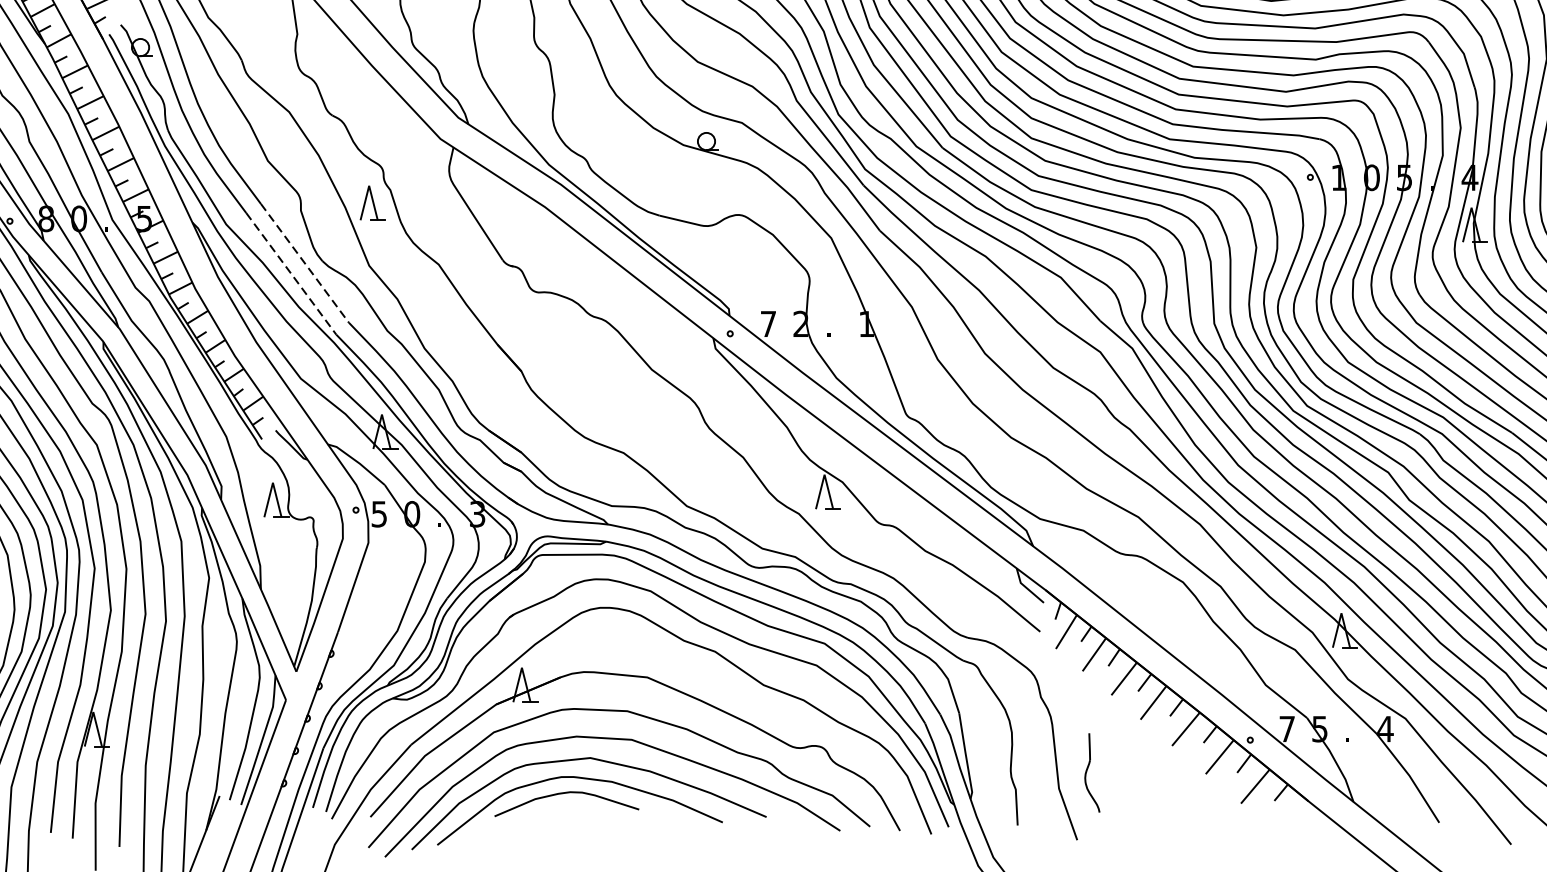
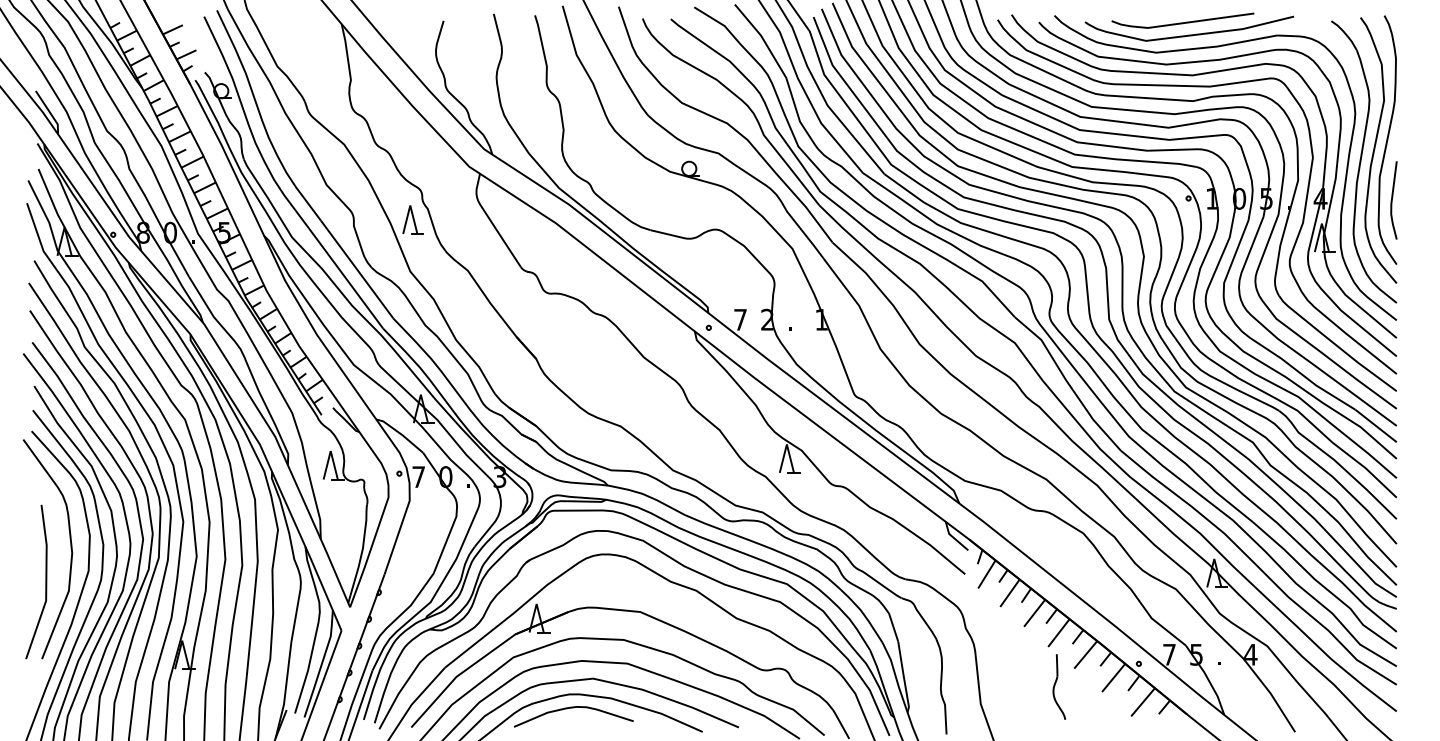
line: (305, 263) -> (357, 269), dashed -> solid
line: (290, 274) -> (345, 278), dashed -> solid
text: (379, 514) -> (418, 477), 5 -> 7
part: (1092, 772) -> (1059, 686), moved

